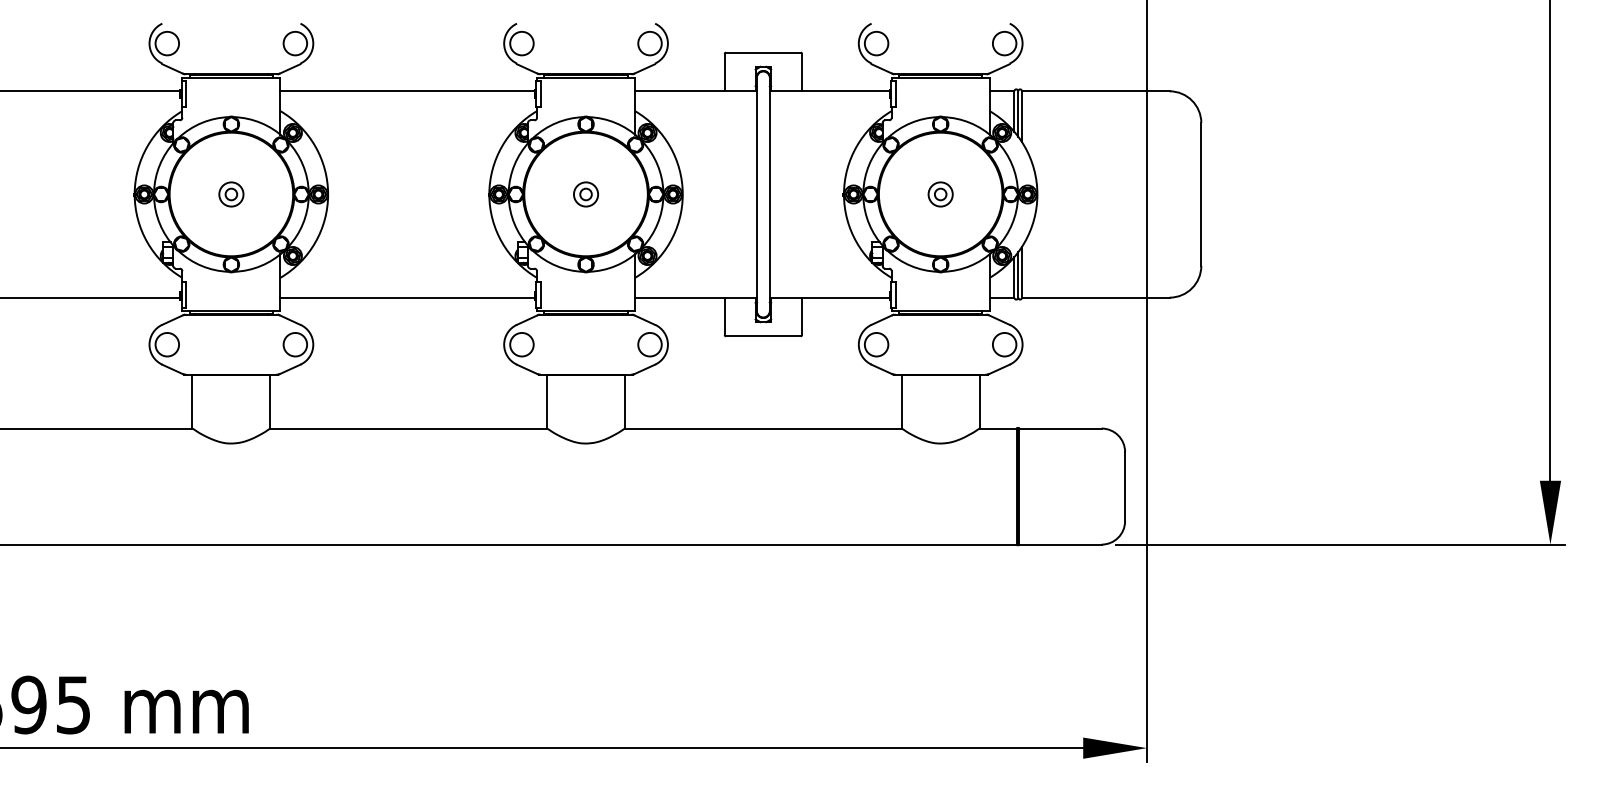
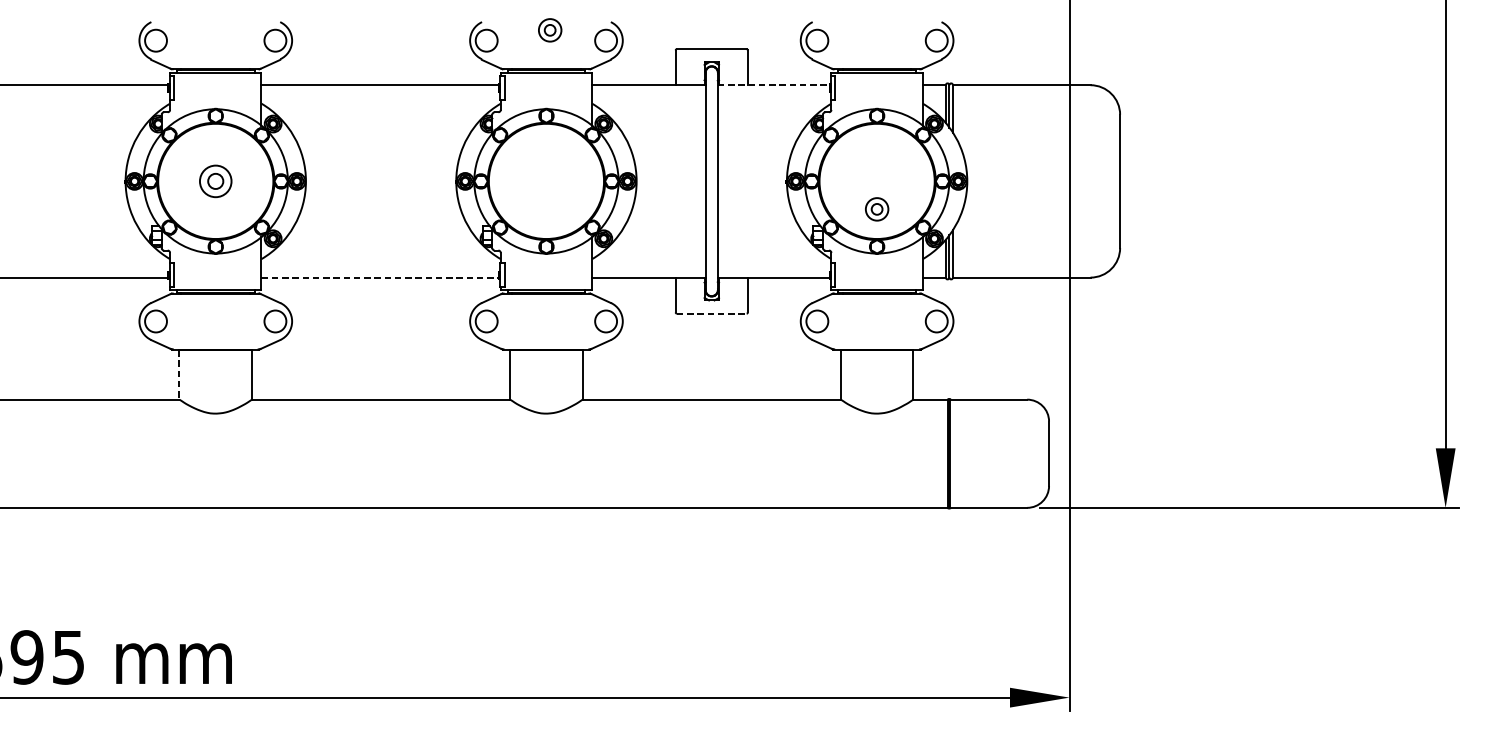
line: (829, 91) -> (773, 85), solid -> dashed
part: (231, 194) -> (215, 181), size x1.4
part: (585, 194) -> (549, 30), moved
part: (940, 194) -> (876, 209), moved
line: (408, 297) -> (380, 277), solid -> dashed
line: (763, 336) -> (711, 313), solid -> dashed
line: (192, 401) -> (179, 374), solid -> dashed

